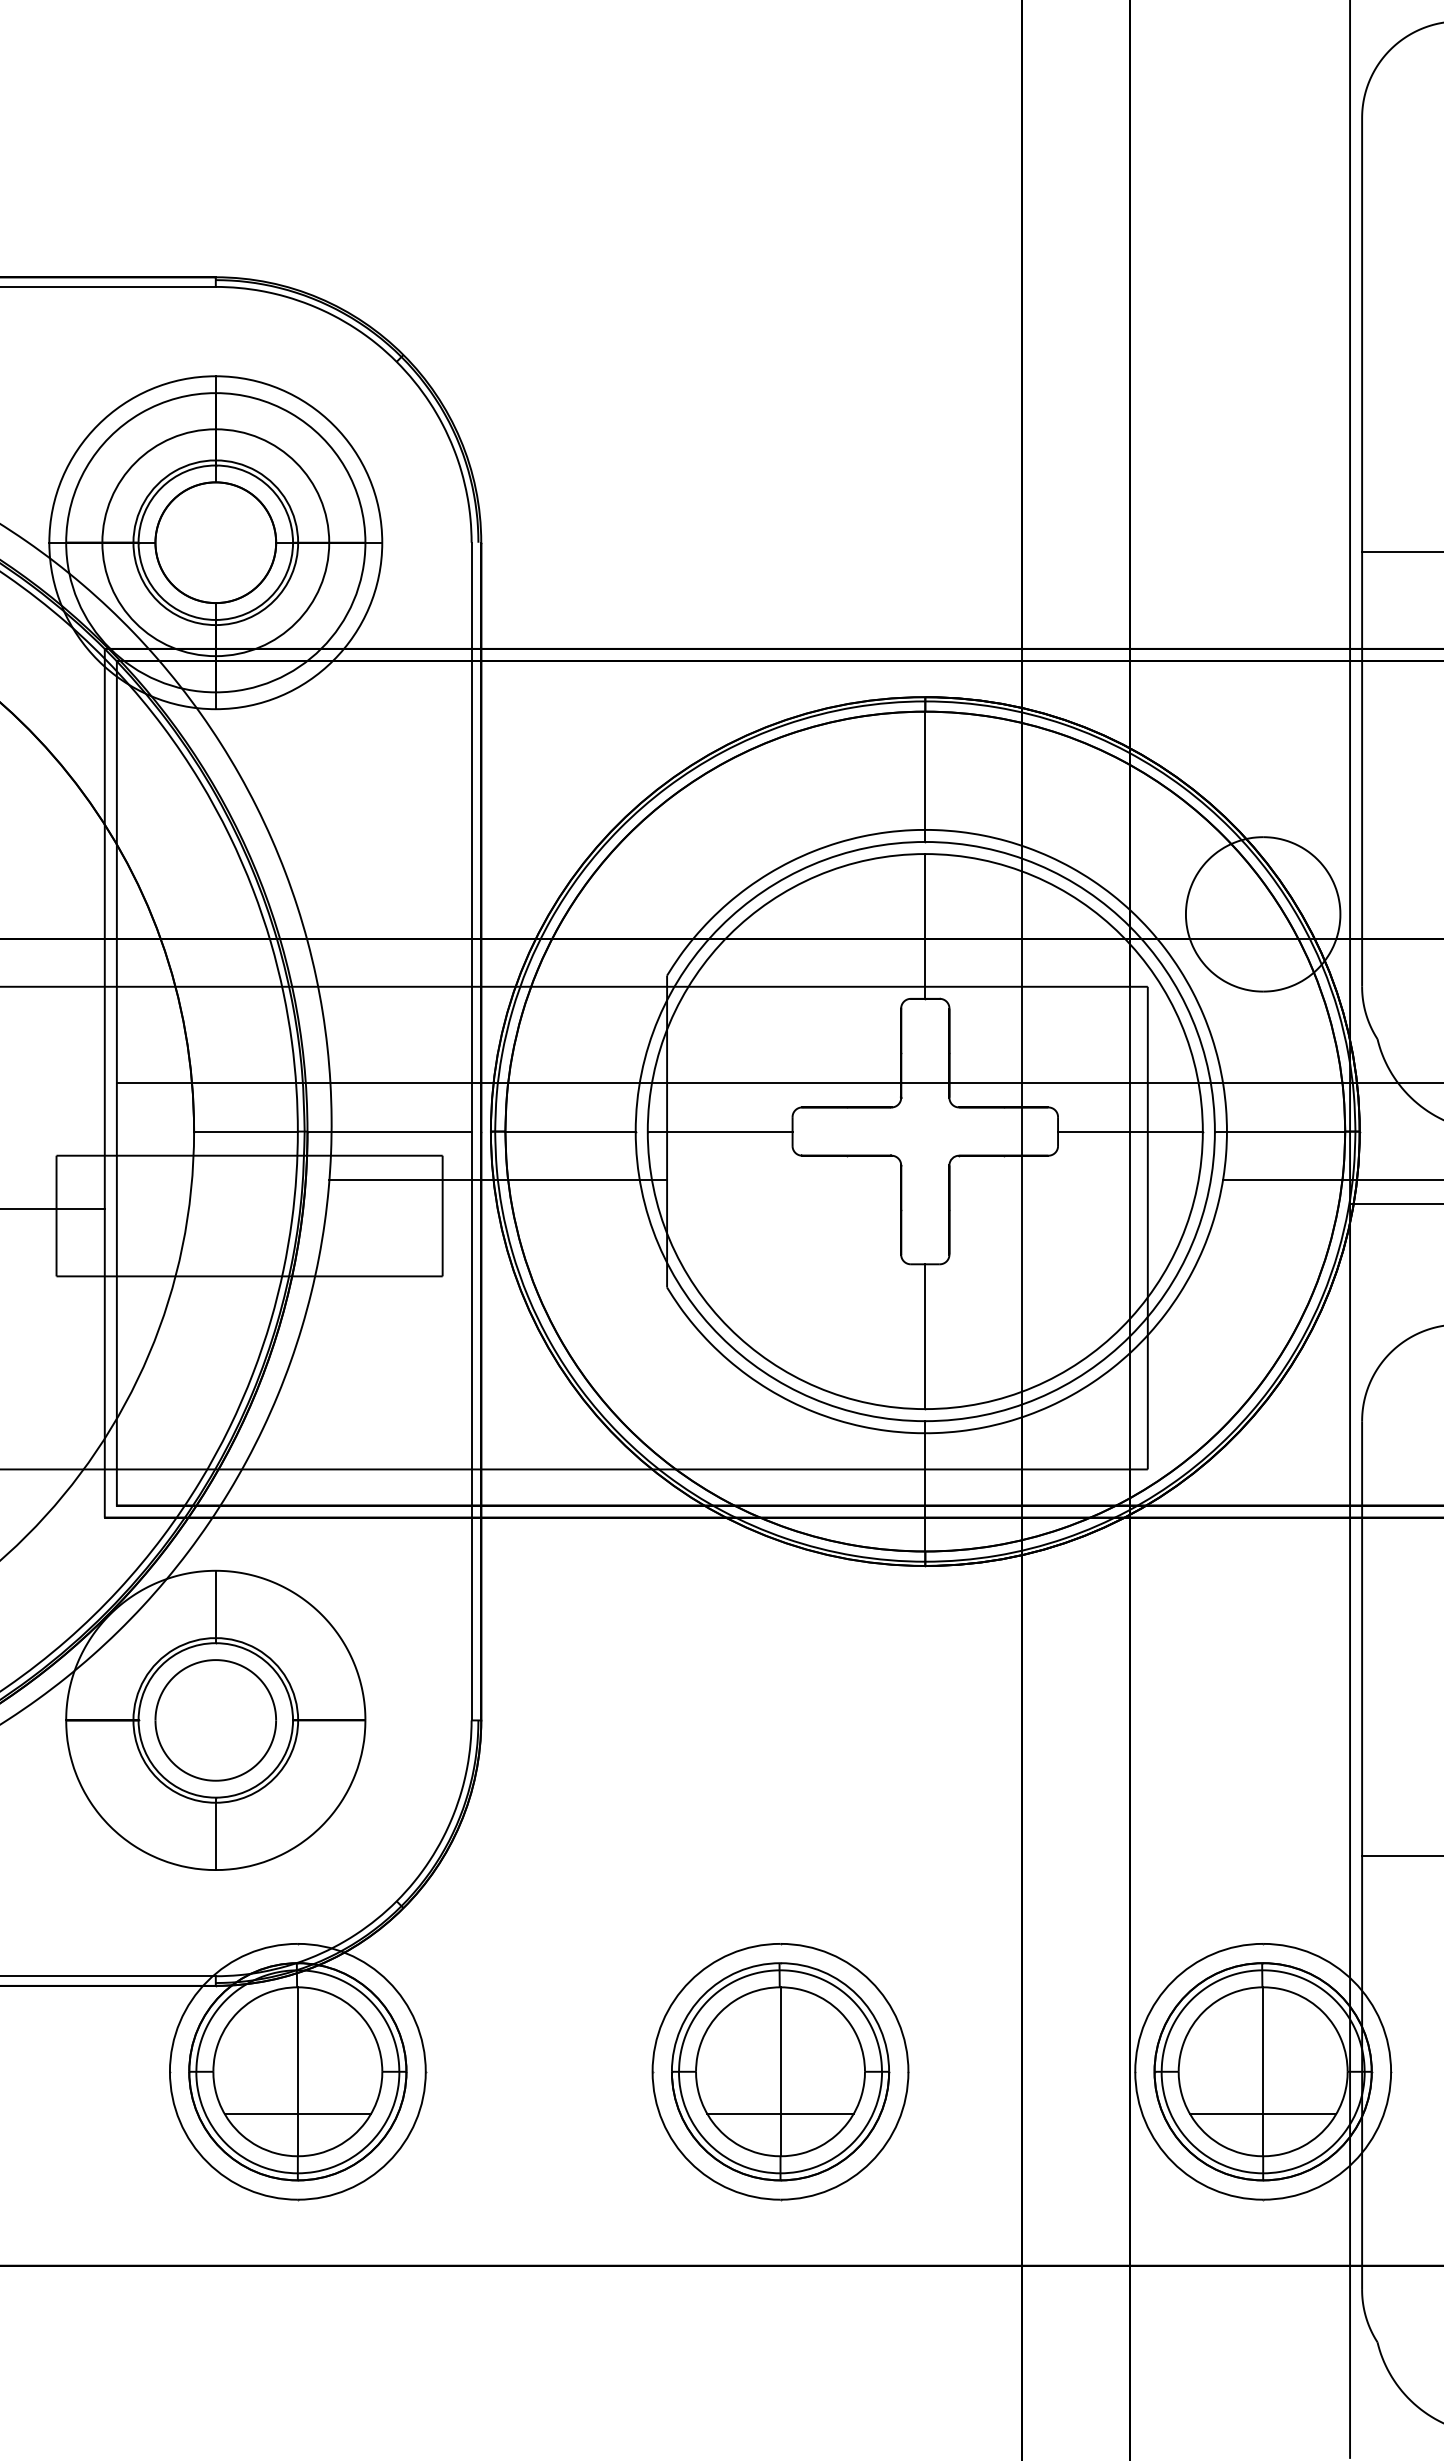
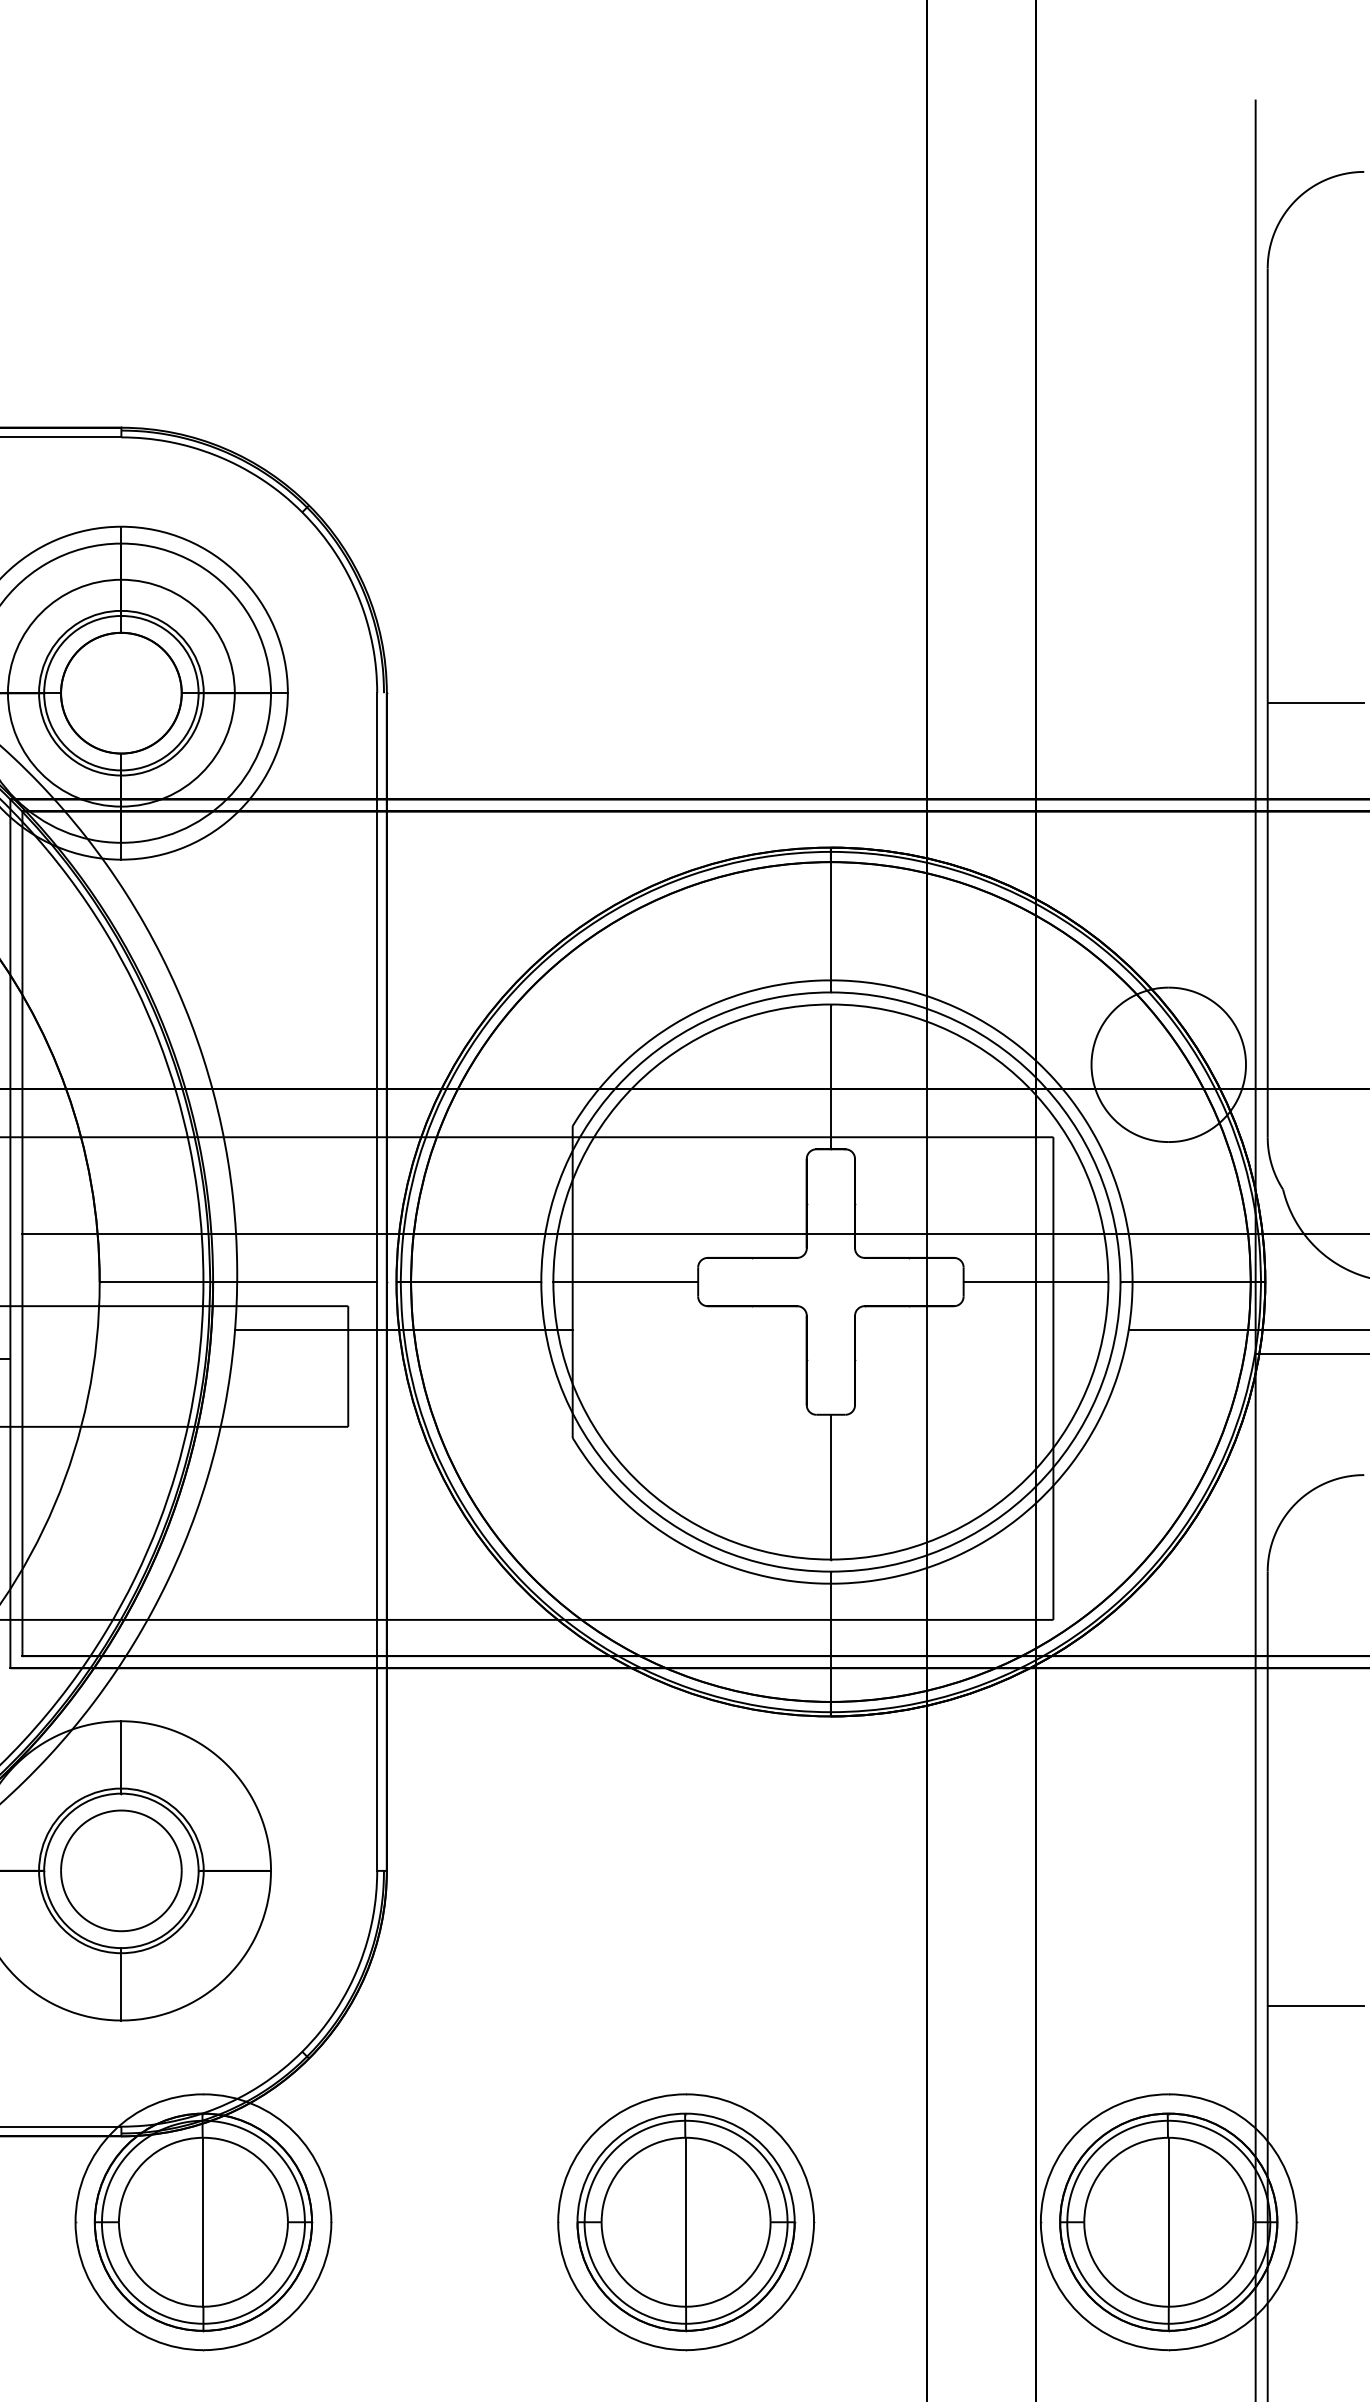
line: (297, 2114) -> (203, 2264), removed
line: (780, 2114) -> (686, 2264), removed
line: (1263, 2114) -> (1169, 2264), removed

